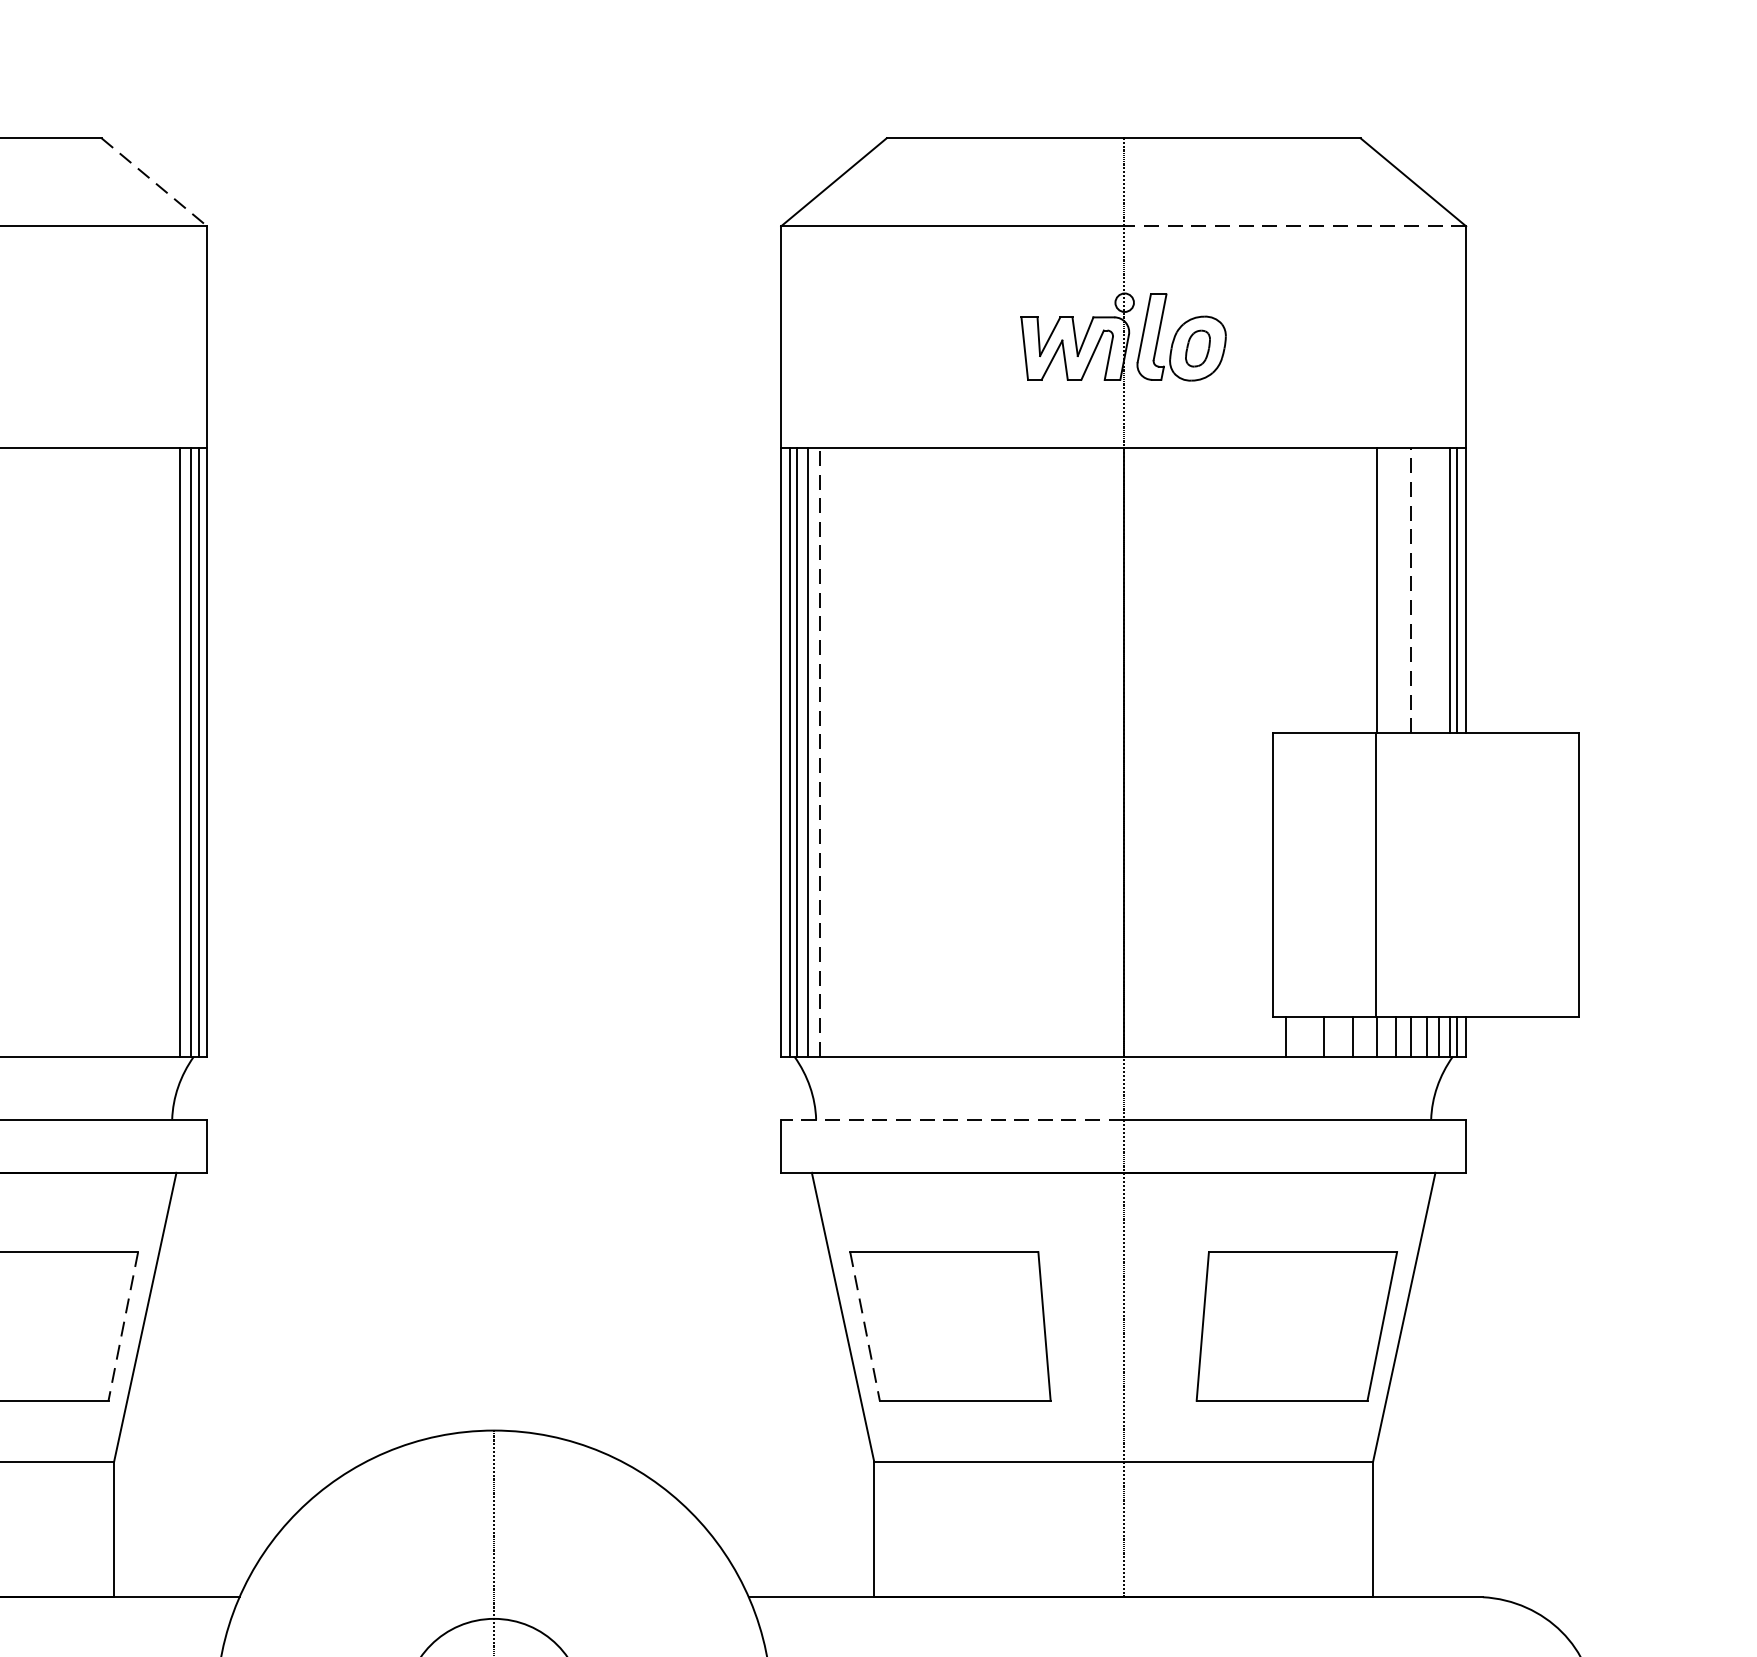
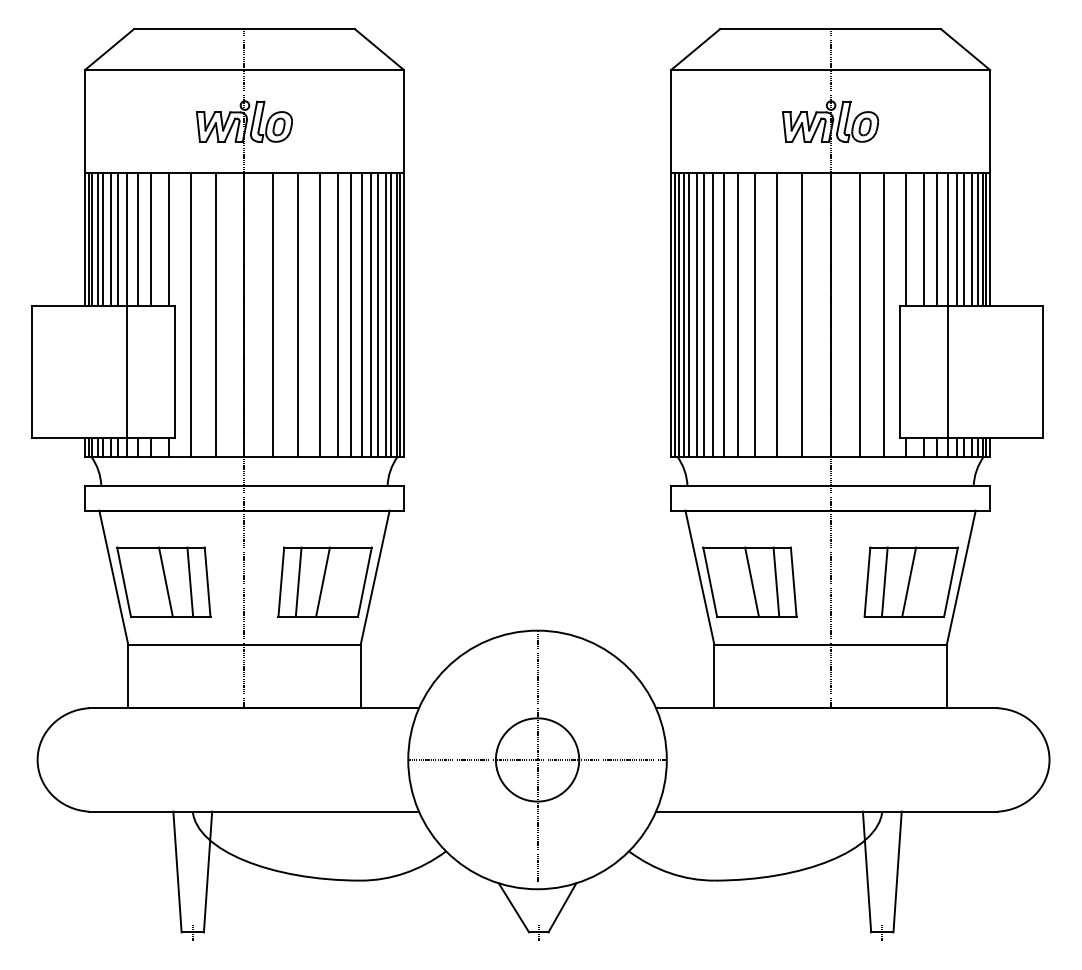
line: (154, 182) -> (379, 49), dashed -> solid
line: (1295, 227) -> (910, 70), dashed -> solid
line: (1286, 590) -> (906, 239), added
line: (1323, 590) -> (923, 239), added
line: (1353, 590) -> (937, 239), added
line: (1396, 590) -> (957, 239), added
line: (1411, 590) -> (964, 239), dashed -> solid
line: (1426, 590) -> (971, 239), added
line: (1439, 590) -> (977, 239), added
line: (25, 751) -> (319, 314), added
line: (64, 751) -> (337, 314), added
line: (94, 751) -> (351, 314), added
line: (118, 751) -> (362, 314), added
line: (137, 751) -> (371, 314), added
line: (152, 751) -> (378, 314), added
line: (167, 751) -> (385, 314), added
line: (820, 751) -> (689, 314), dashed -> solid
line: (835, 751) -> (696, 314), added
line: (850, 751) -> (703, 314), added
line: (869, 751) -> (712, 314), added
line: (893, 751) -> (723, 314), added
line: (923, 751) -> (737, 314), added
line: (962, 751) -> (755, 314), added
line: (1007, 751) -> (776, 314), added
line: (1061, 751) -> (801, 314), added
line: (1185, 751) -> (859, 314), added
line: (1239, 751) -> (884, 314), added
line: (951, 1118) -> (750, 485), dashed -> solid
line: (32, 1324) -> (322, 581), added
line: (953, 1324) -> (751, 581), added
line: (1007, 1324) -> (776, 581), added
line: (1239, 1324) -> (884, 581), added
line: (1293, 1324) -> (909, 581), added
line: (122, 1327) -> (364, 582), dashed -> solid
line: (865, 1327) -> (710, 582), dashed -> solid

